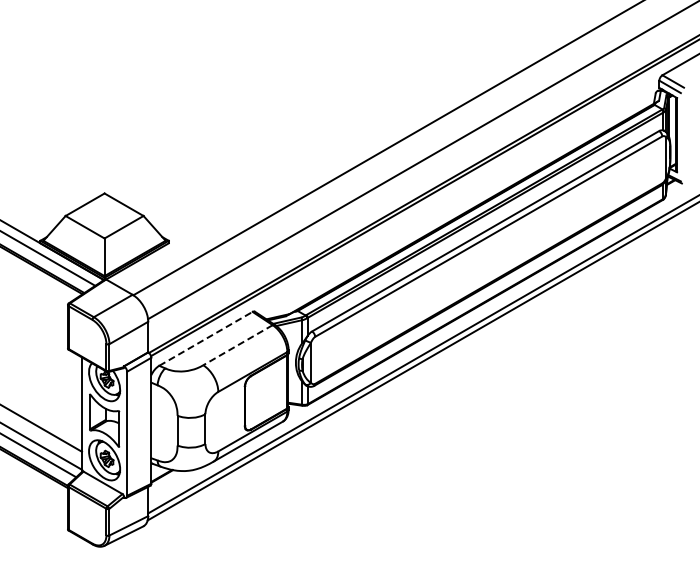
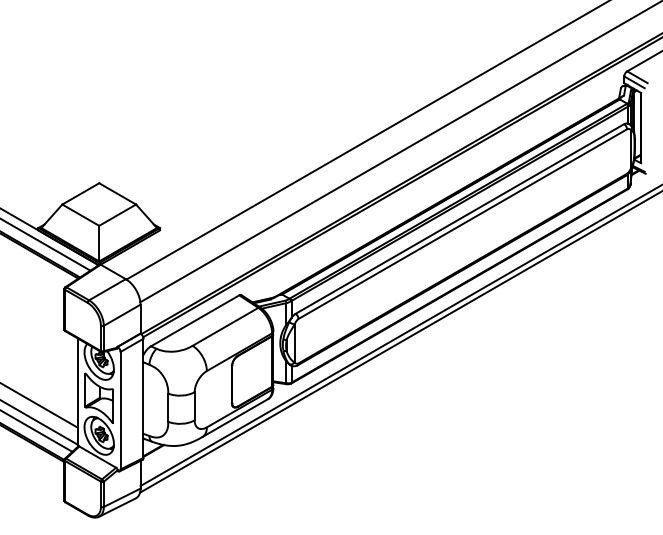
line: (205, 338) -> (194, 320), dashed -> solid
line: (237, 345) -> (225, 327), dashed -> solid

